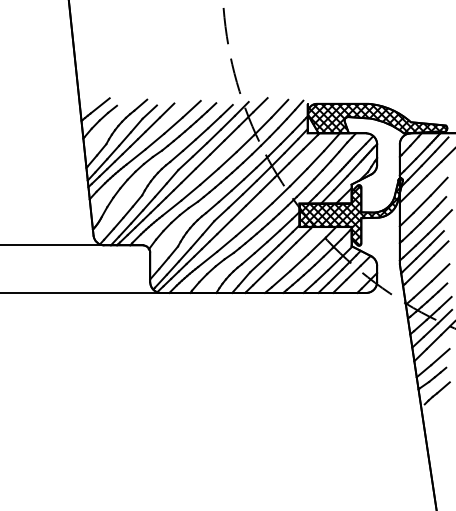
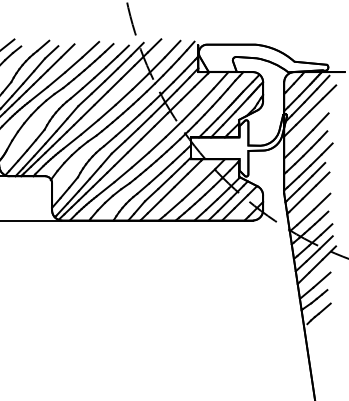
hatch: (377, 118) -> (263, 58), removed
hatch: (350, 211) -> (238, 144), removed

